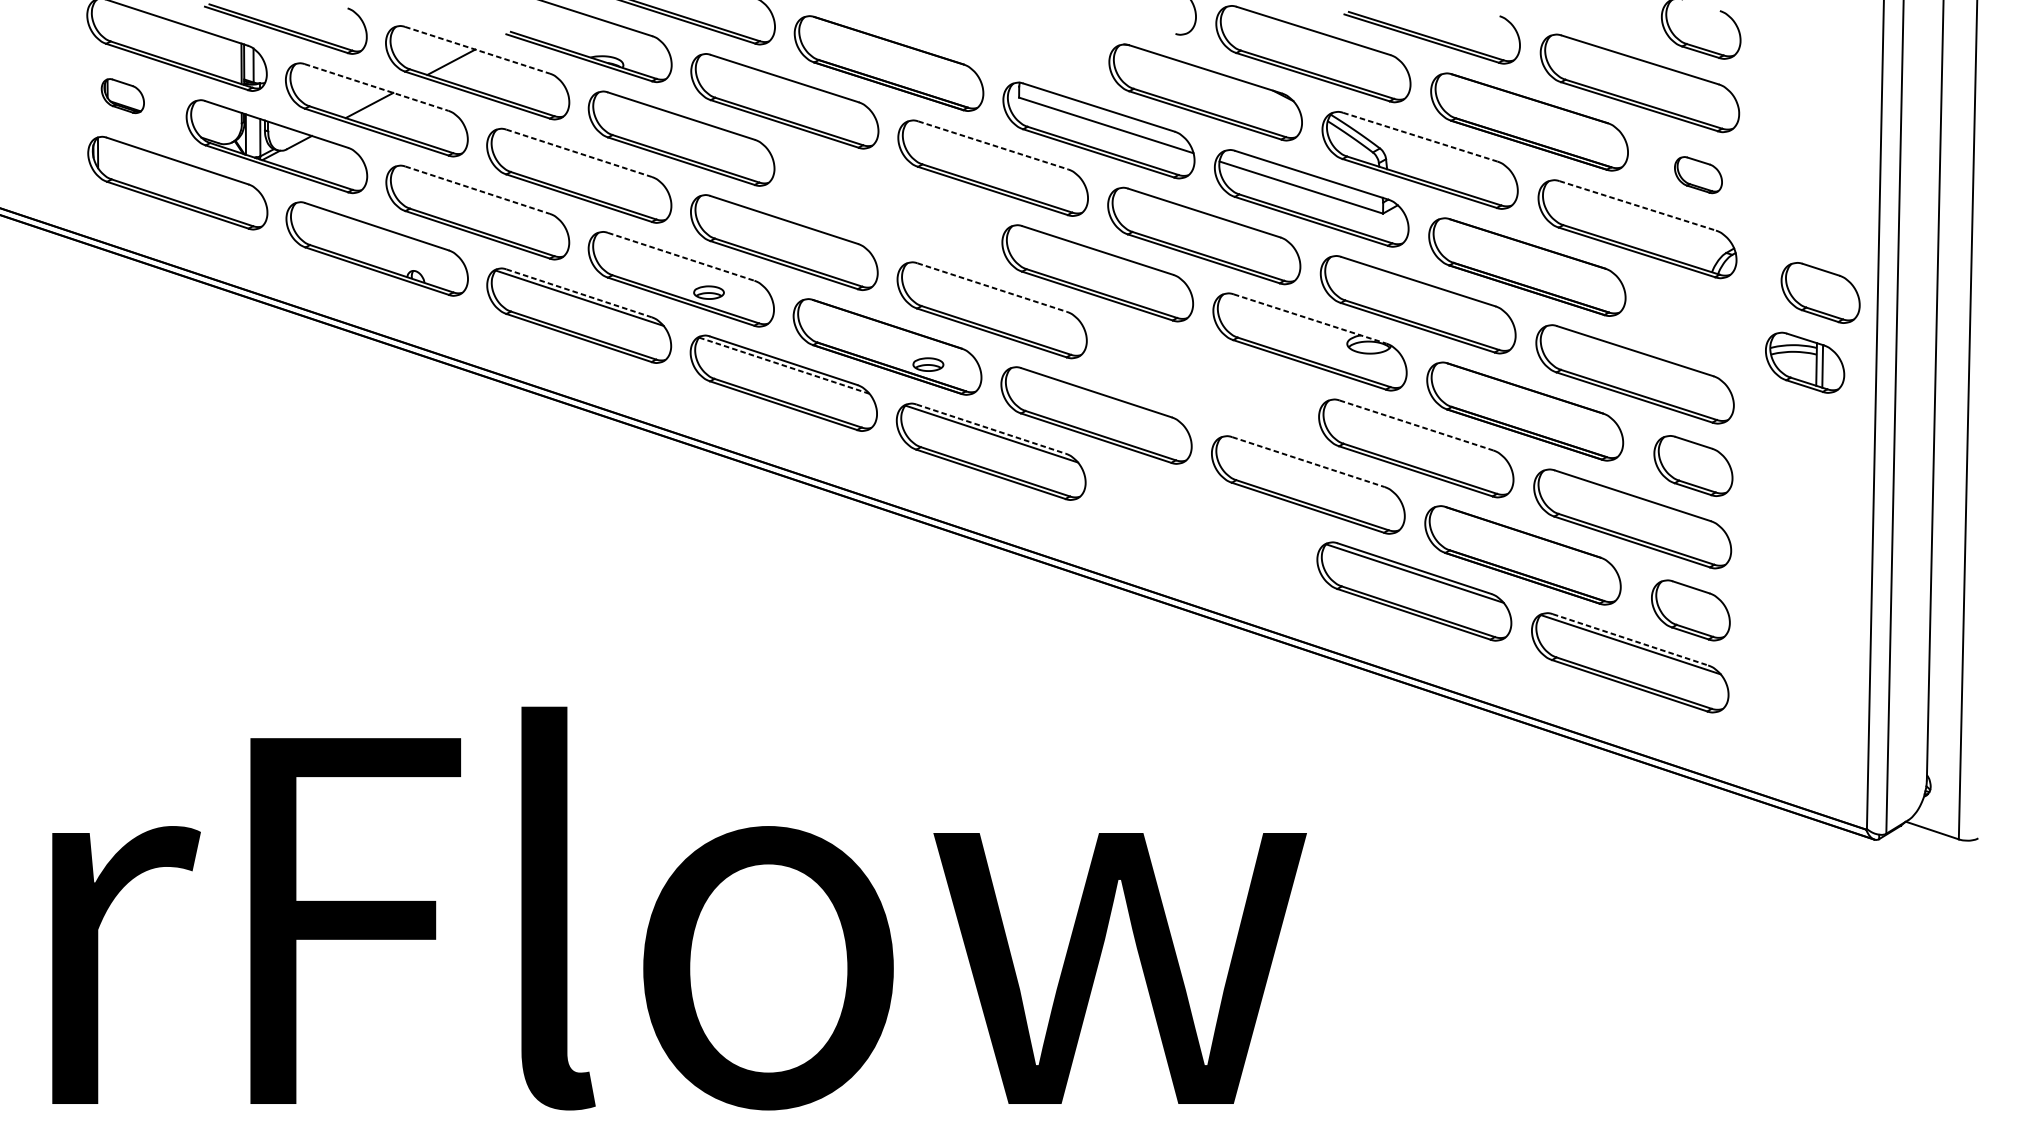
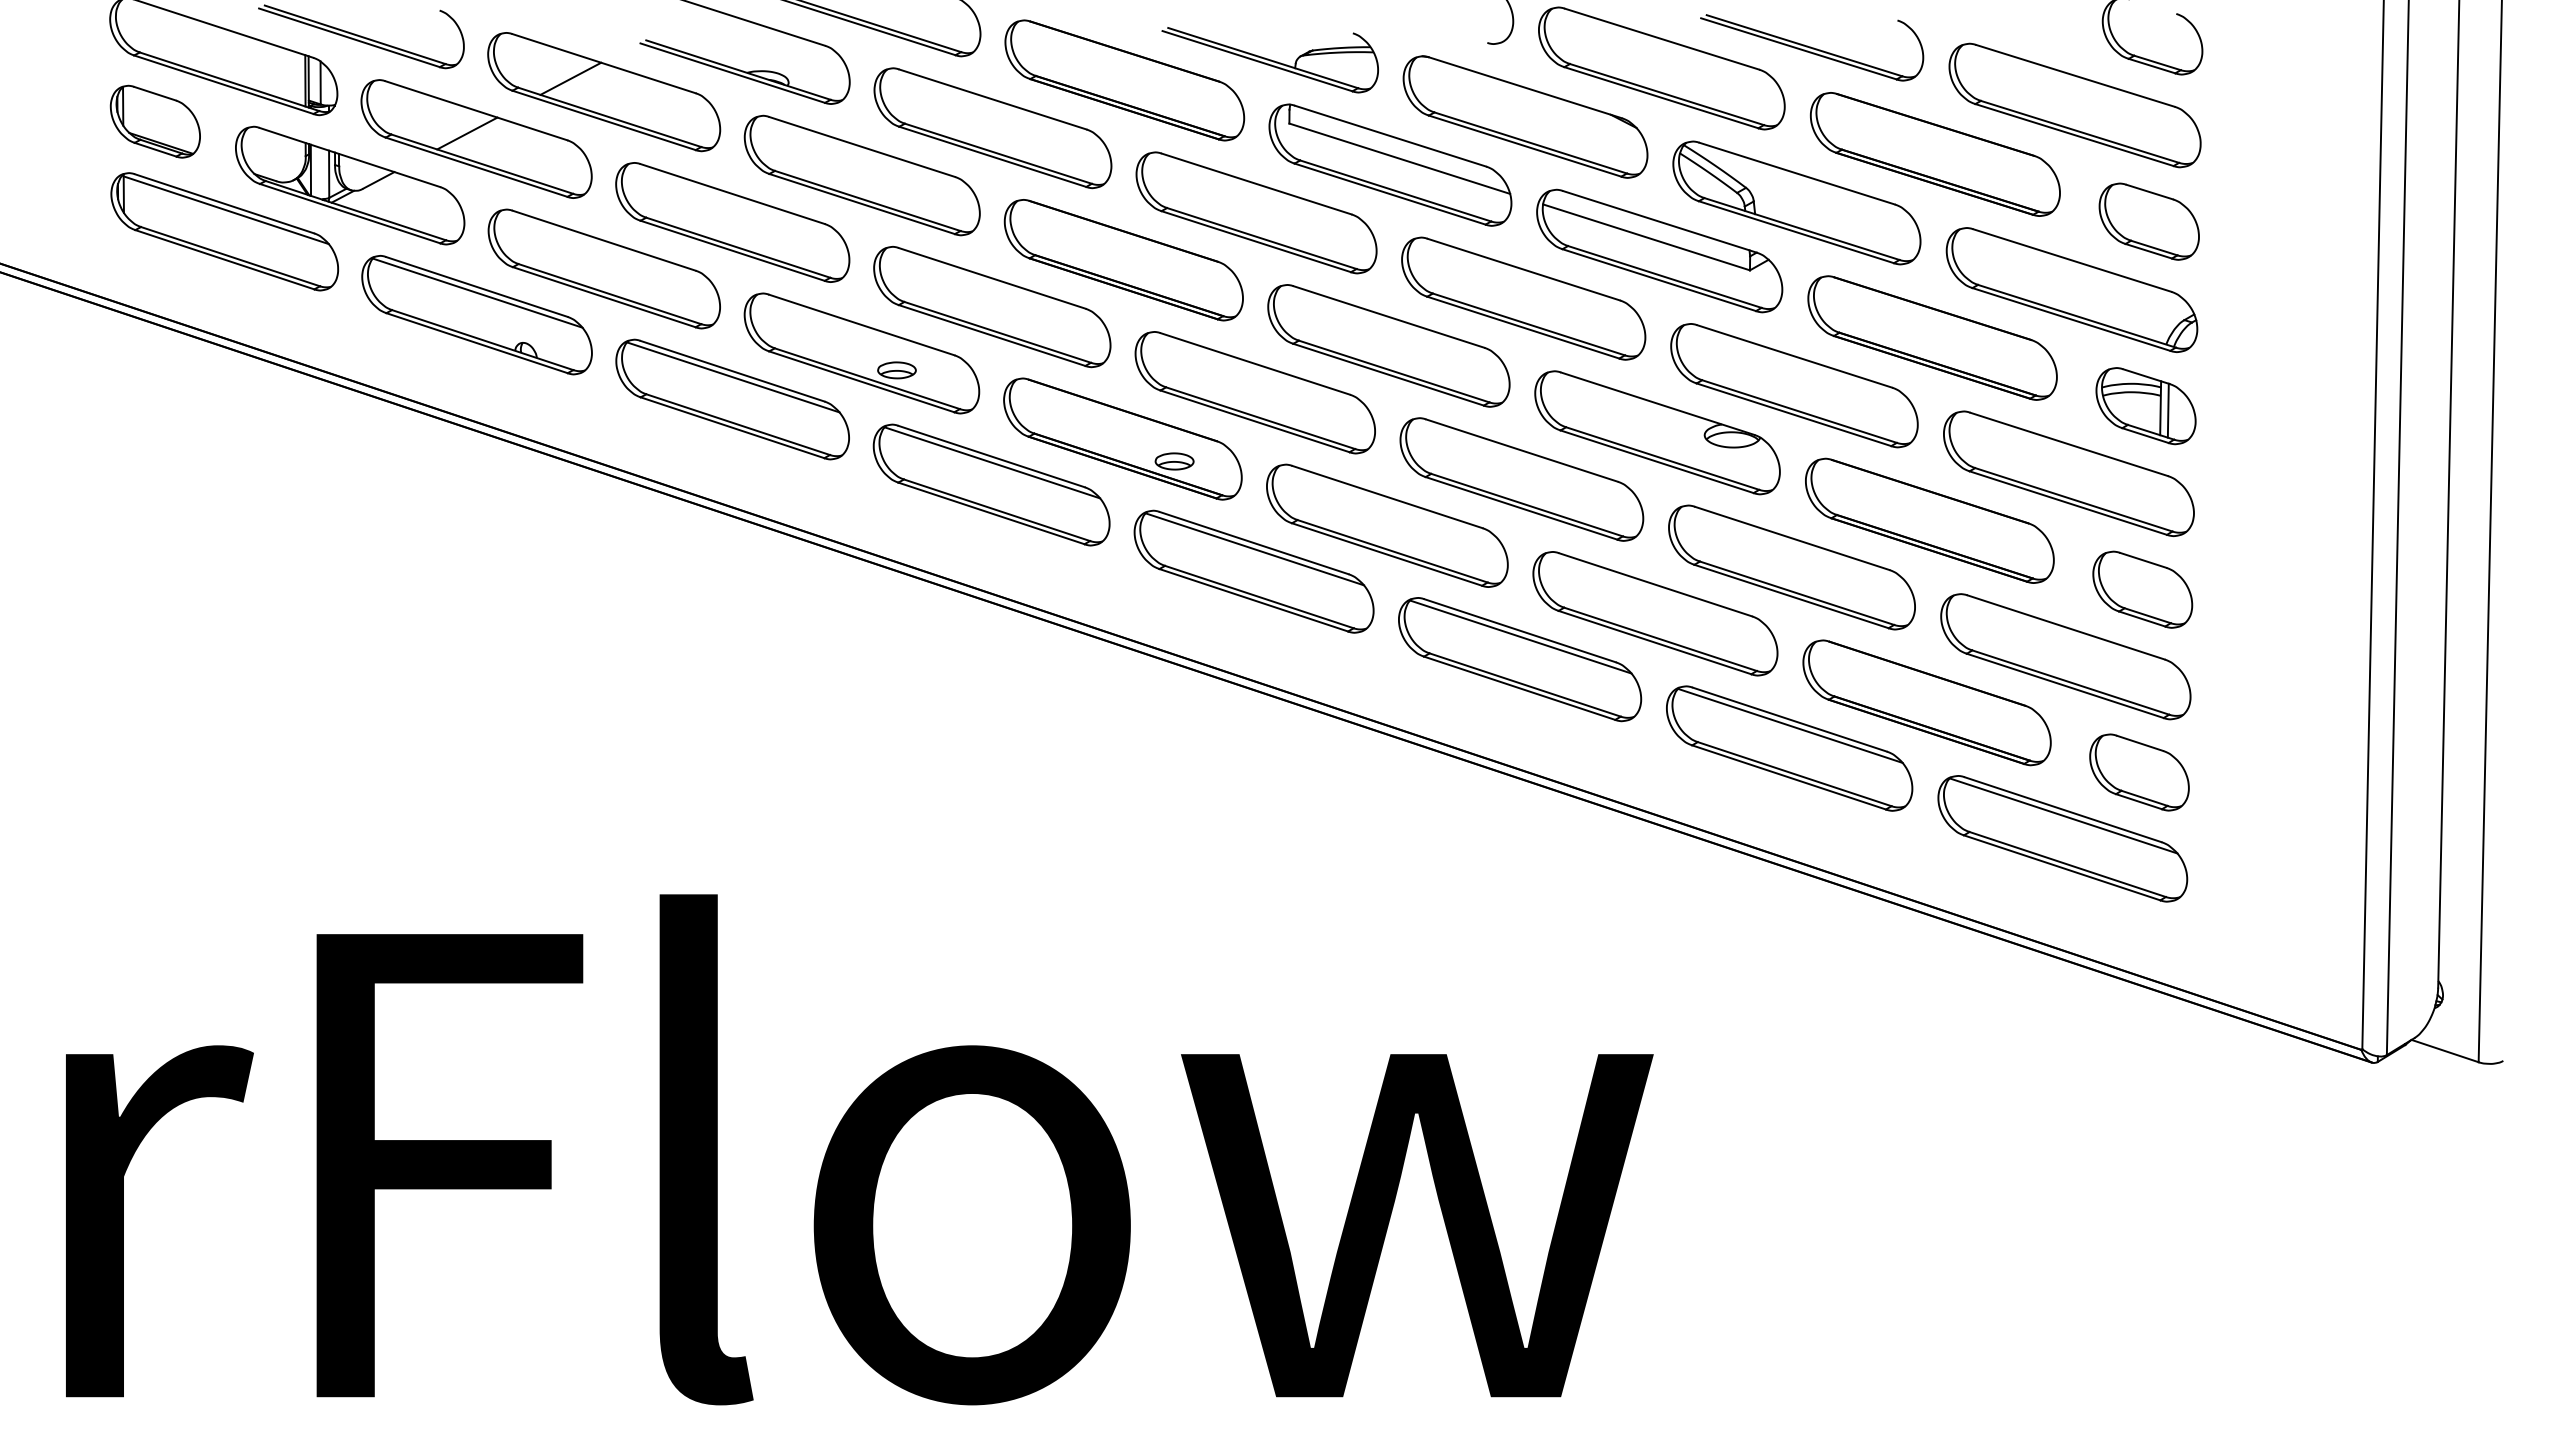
part: (1003, 47) -> (1269, 60), added
line: (477, 50) -> (604, 63), dashed -> solid
line: (376, 87) -> (476, 110), dashed -> solid
part: (122, 96) -> (154, 121), size x1.67
line: (1420, 137) -> (1797, 173), dashed -> solid
line: (993, 145) -> (1256, 184), dashed -> solid
line: (579, 153) -> (732, 194), dashed -> solid
line: (178, 166) -> (225, 210), added
part: (1697, 175) -> (2148, 221), size x1.67
line: (477, 190) -> (604, 240), dashed -> solid
part: (888, 205) -> (1123, 260), added
line: (1637, 205) -> (2072, 260), dashed -> solid
line: (377, 231) -> (477, 292), added
line: (681, 257) -> (862, 325), dashed -> solid
line: (992, 288) -> (1255, 364), dashed -> solid
part: (1820, 292) -> (2303, 370), removed
line: (579, 293) -> (732, 371), dashed -> solid
line: (1309, 318) -> (1657, 403), dashed -> solid
part: (1804, 363) -> (2145, 406), moved
line: (783, 365) -> (991, 462), dashed -> solid
part: (1202, 378) -> (1521, 479), added
line: (1416, 425) -> (1792, 538), dashed -> solid
line: (991, 429) -> (1254, 543), dashed -> solid
line: (1309, 461) -> (1656, 584), dashed -> solid
part: (1201, 521) -> (1520, 659), added
line: (1630, 639) -> (2063, 809), dashed -> solid

